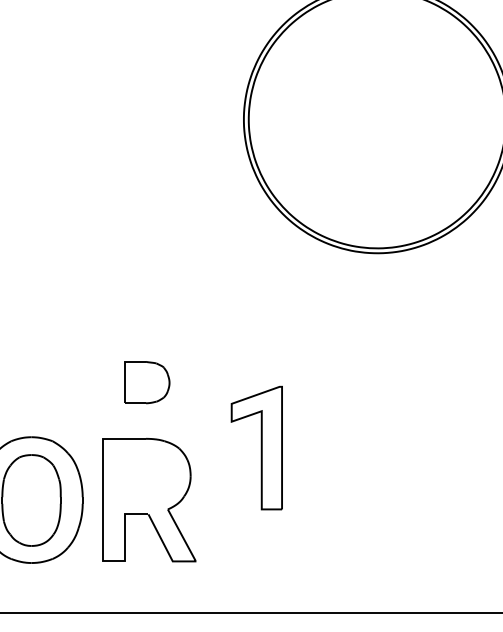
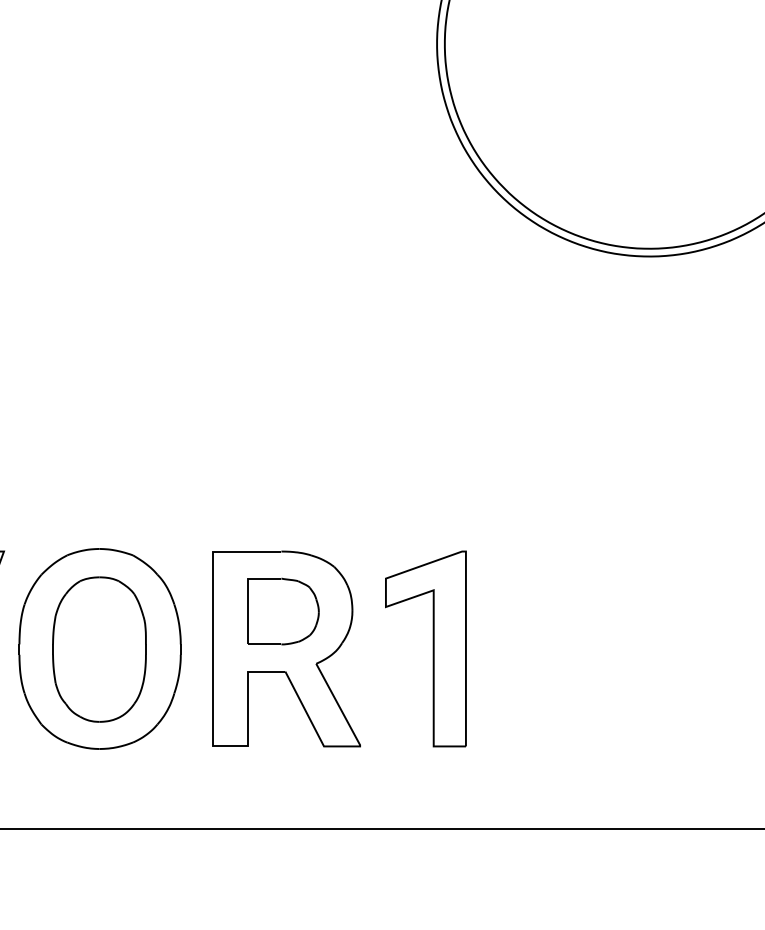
part: (147, 382) -> (283, 611), moved
part: (256, 447) -> (425, 647), moved

